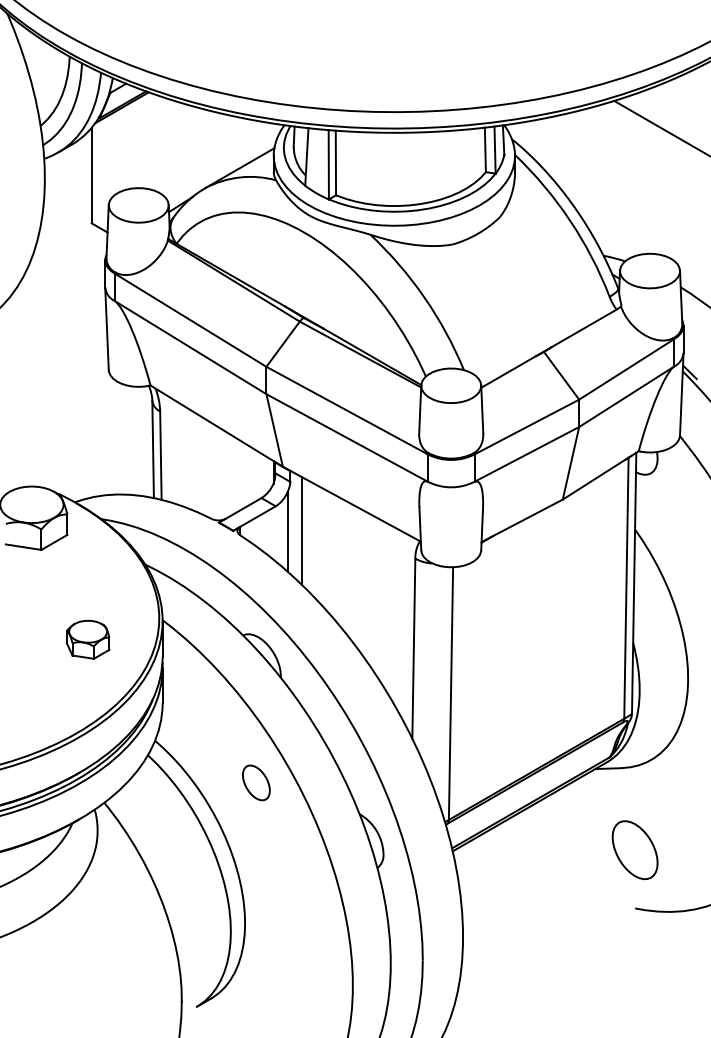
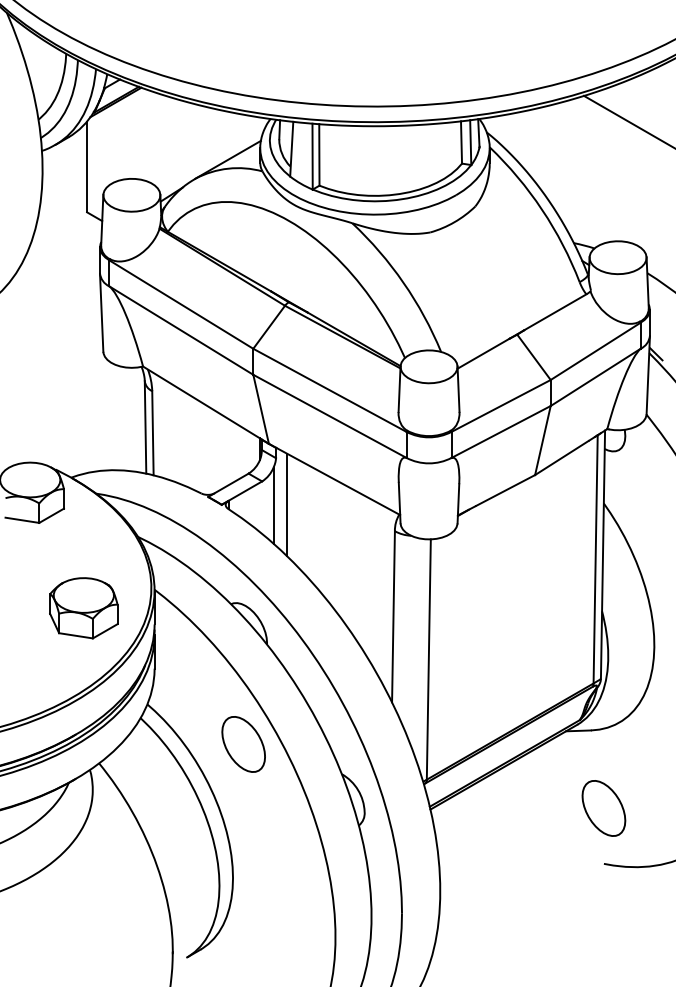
part: (87, 639) -> (83, 608), size x1.67
part: (256, 782) -> (243, 744), size x1.67

